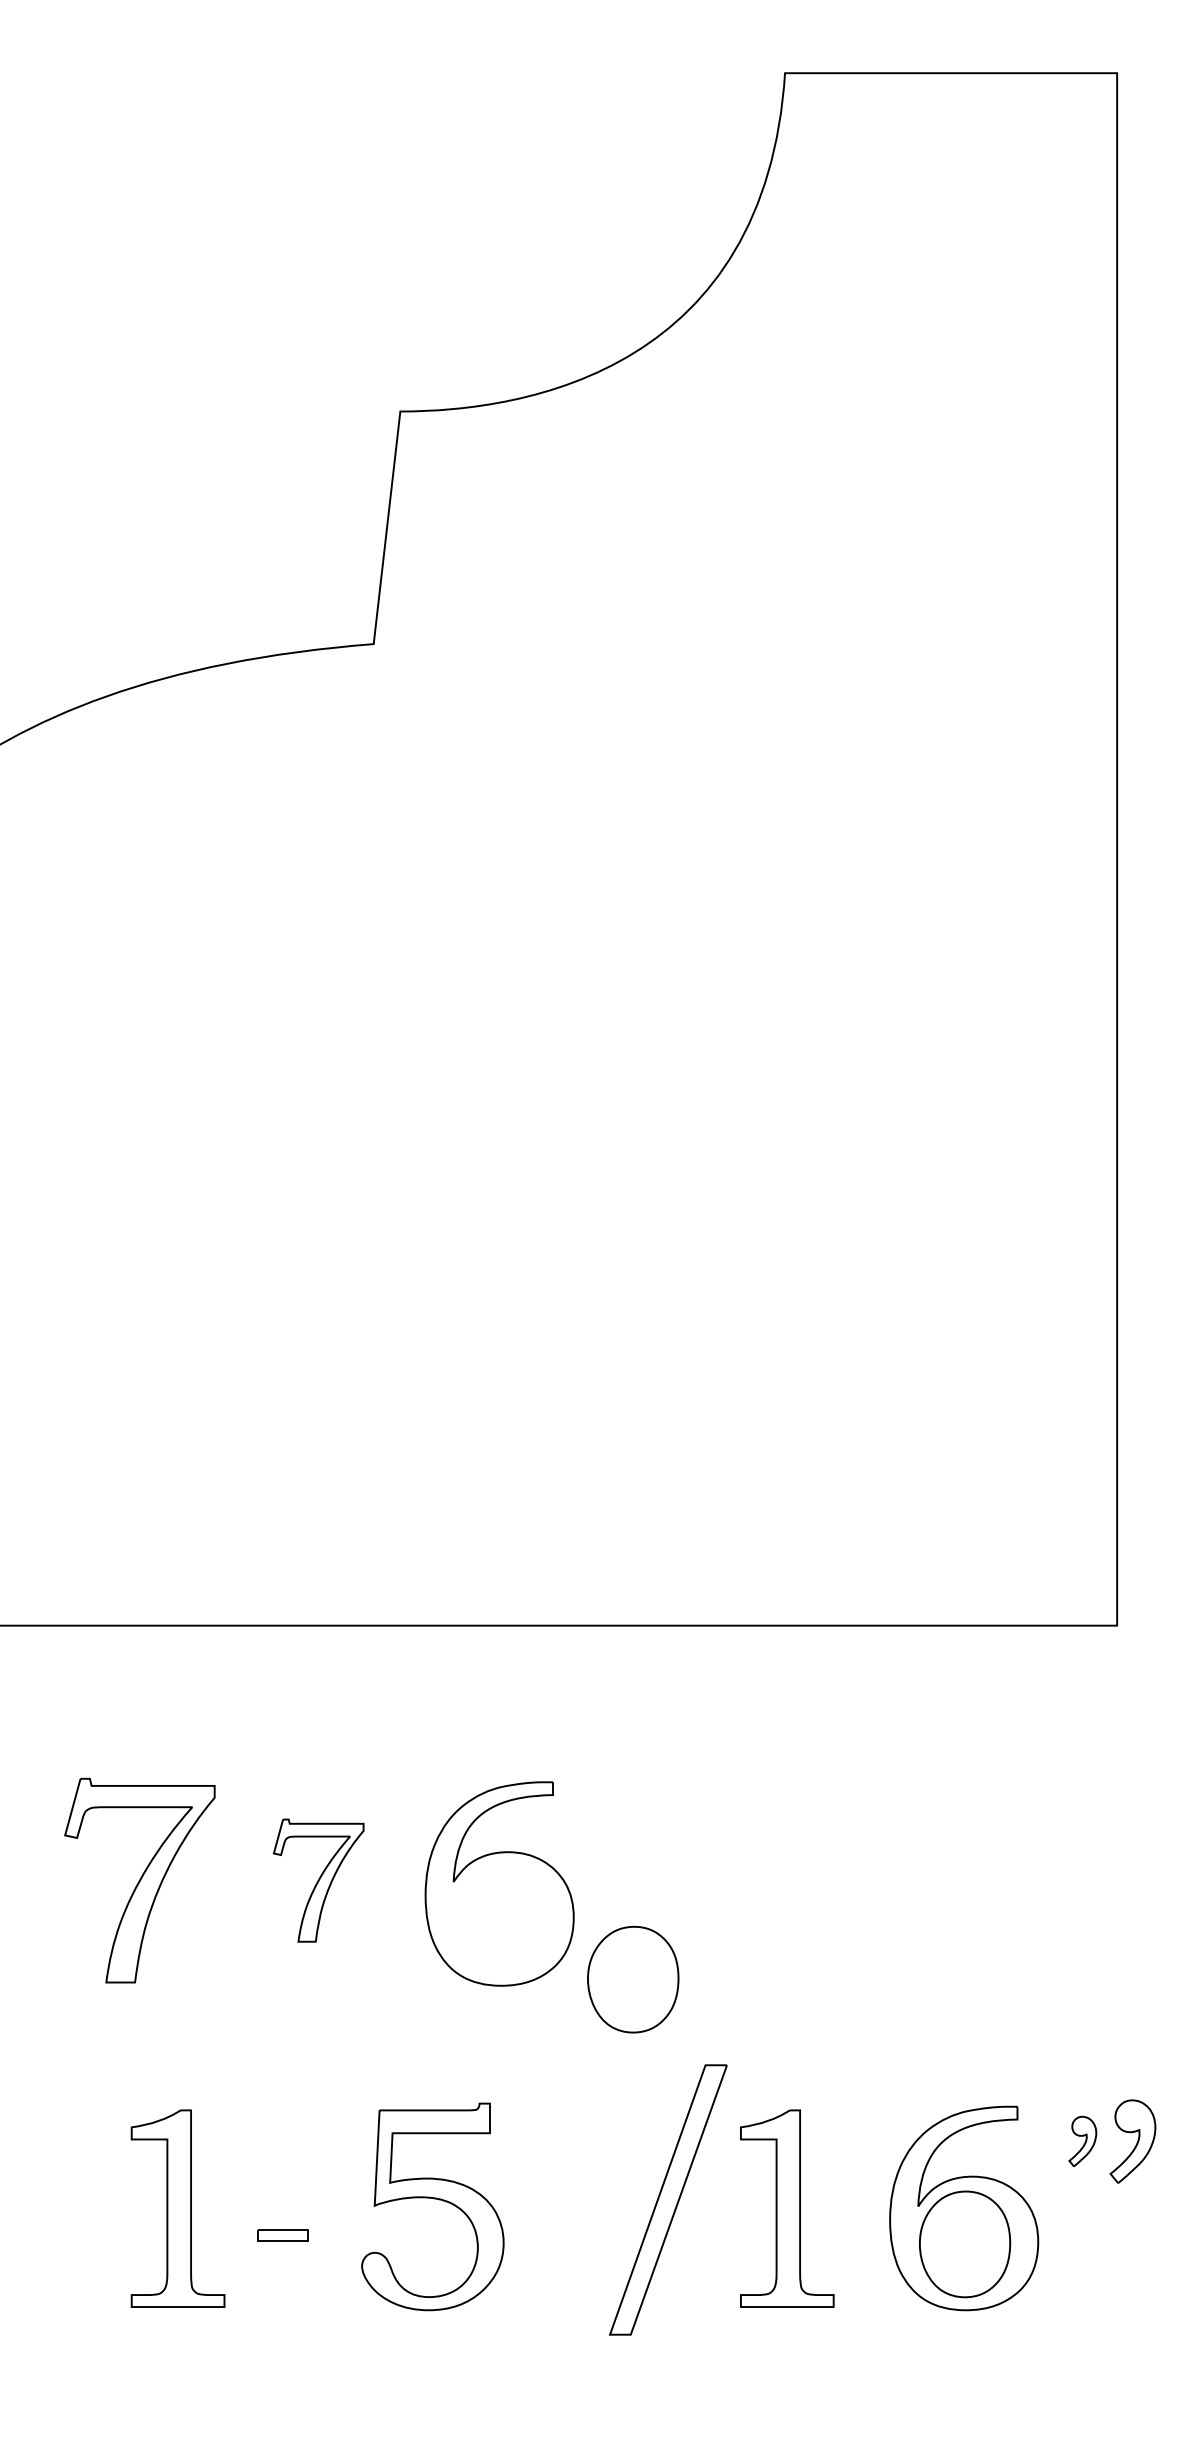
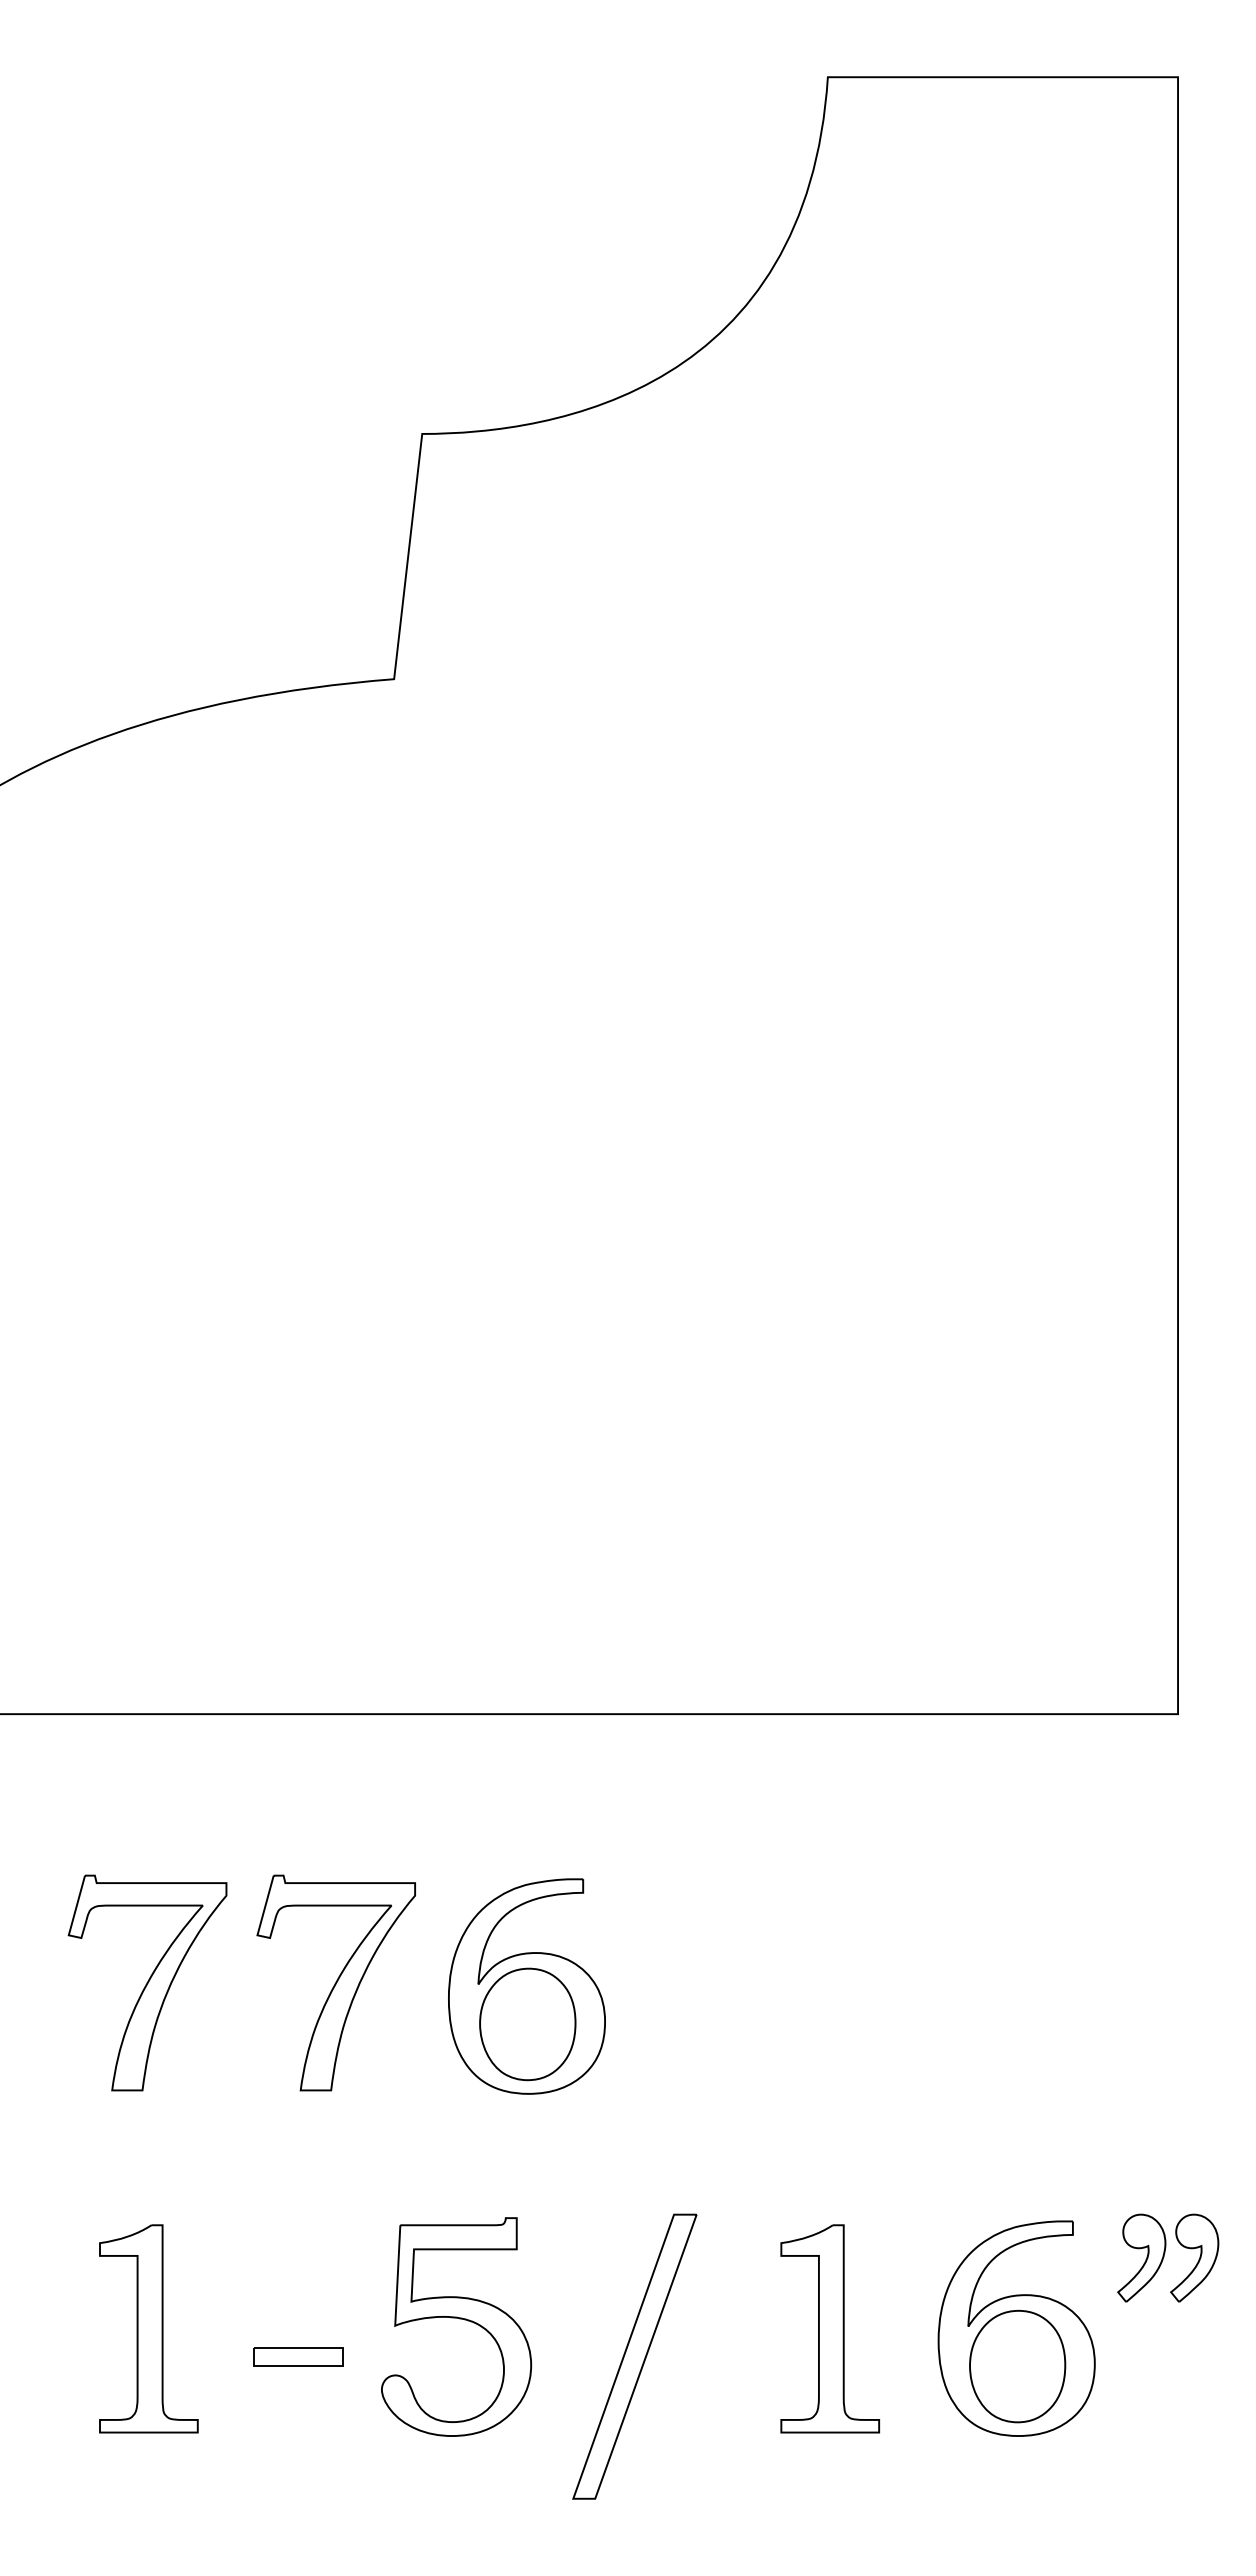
part: (318, 1880) -> (335, 1982), size x1.67
part: (632, 1979) -> (527, 2024), moved
part: (1082, 2140) -> (1141, 2257), size x1.67
part: (668, 2199) -> (634, 2356), moved
part: (177, 2208) -> (148, 2328), moved
part: (283, 2234) -> (298, 2356), size x1.67

